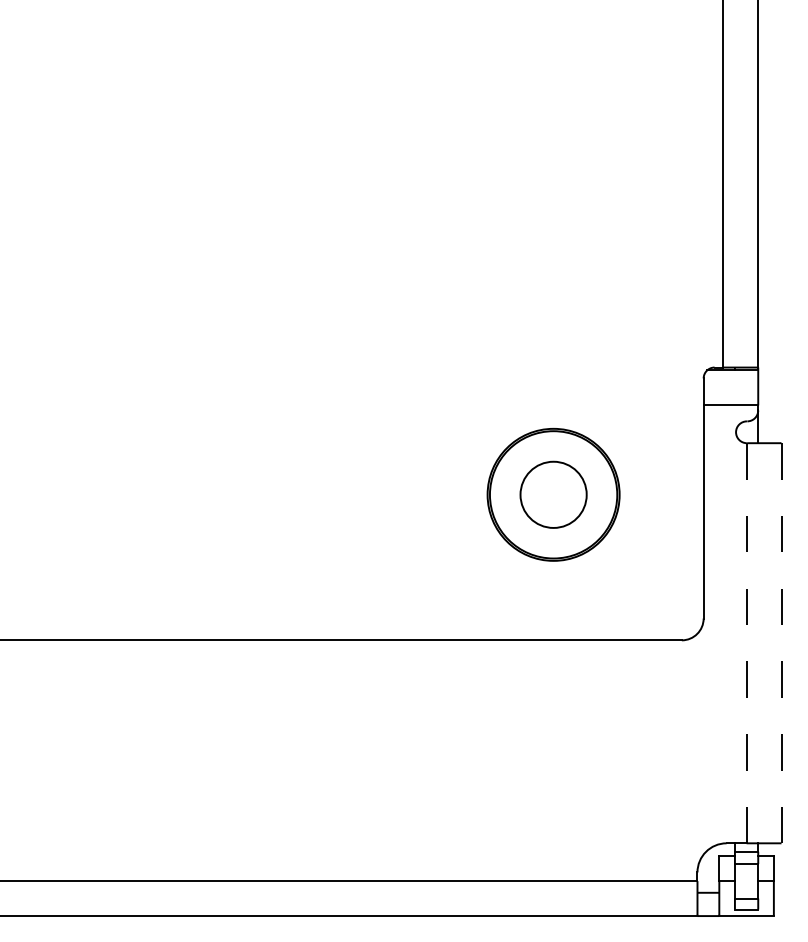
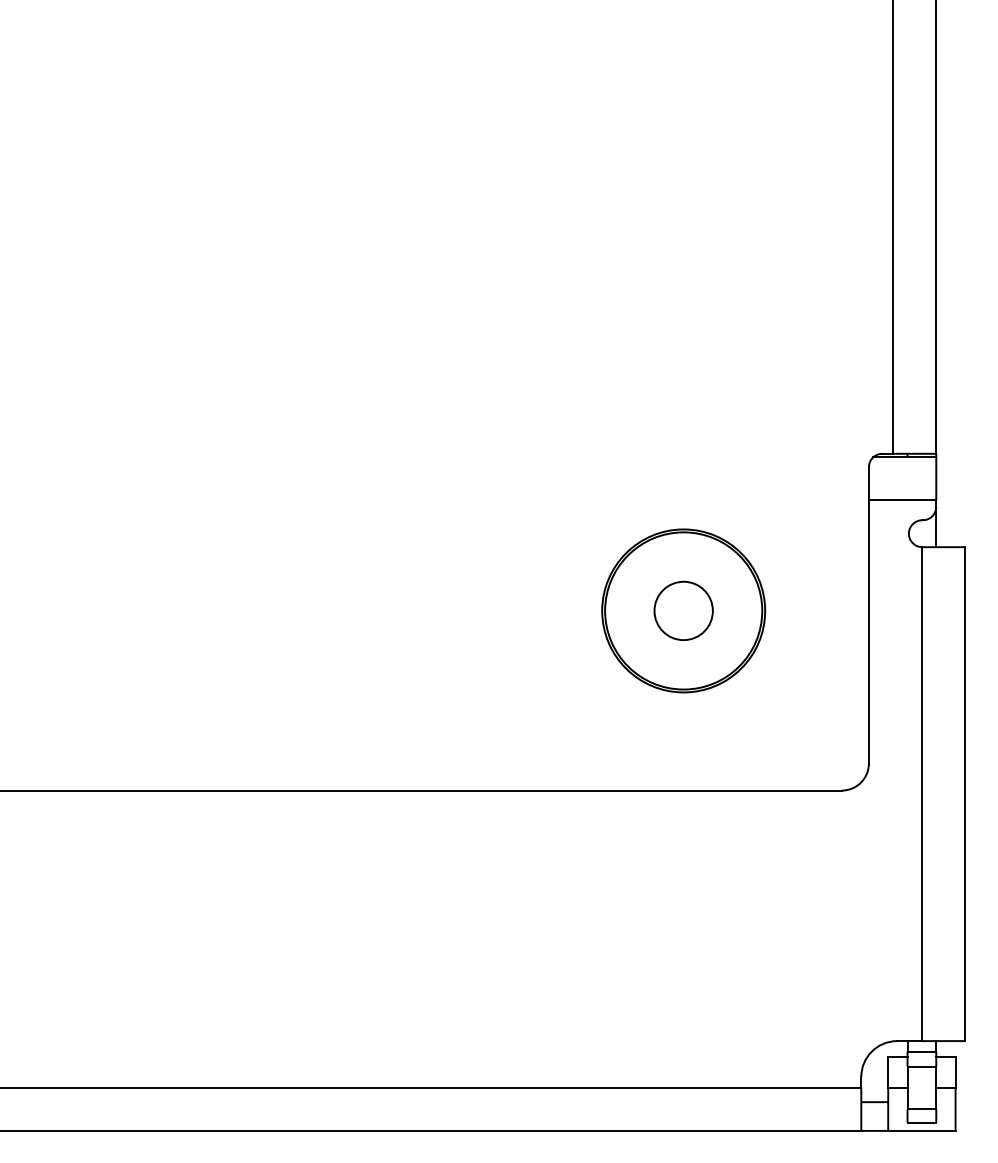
circle: (553, 494) -> (683, 610), size x0.71
line: (746, 643) -> (921, 794), dashed -> solid
line: (781, 643) -> (965, 794), dashed -> solid

